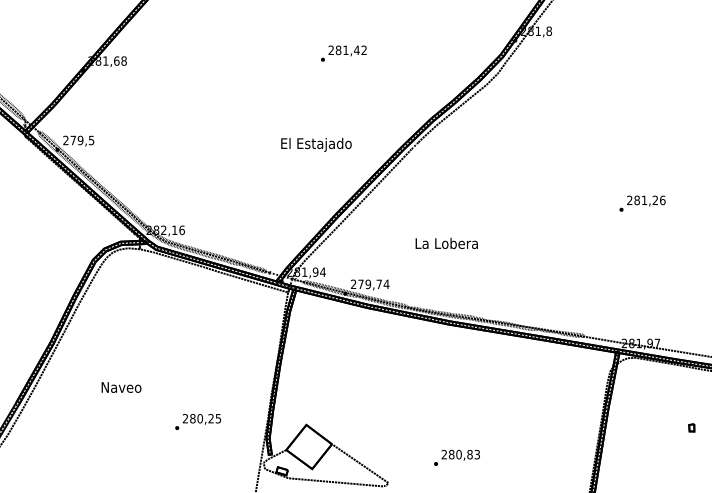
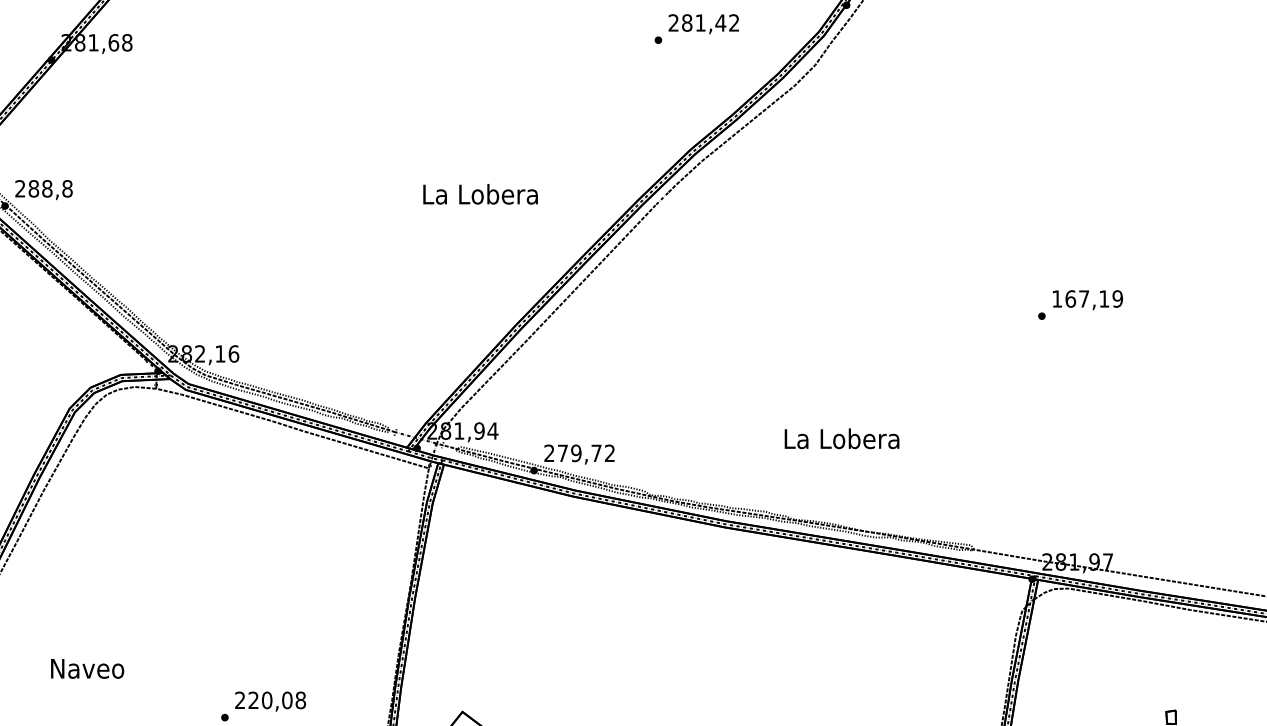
text: (343, 53) -> (696, 28), moved
text: (82, 140) -> (50, 188), 279,5 -> 288,8
text: (316, 144) -> (481, 196), El Estajado -> La Lobera
text: (646, 200) -> (1087, 299), 281,26 -> 167,19
text: (446, 242) -> (841, 437), moved
text: (386, 283) -> (609, 451), 279,74 -> 279,72
text: (121, 387) -> (87, 668), moved
text: (205, 418) -> (276, 700), 280,25 -> 220,08

